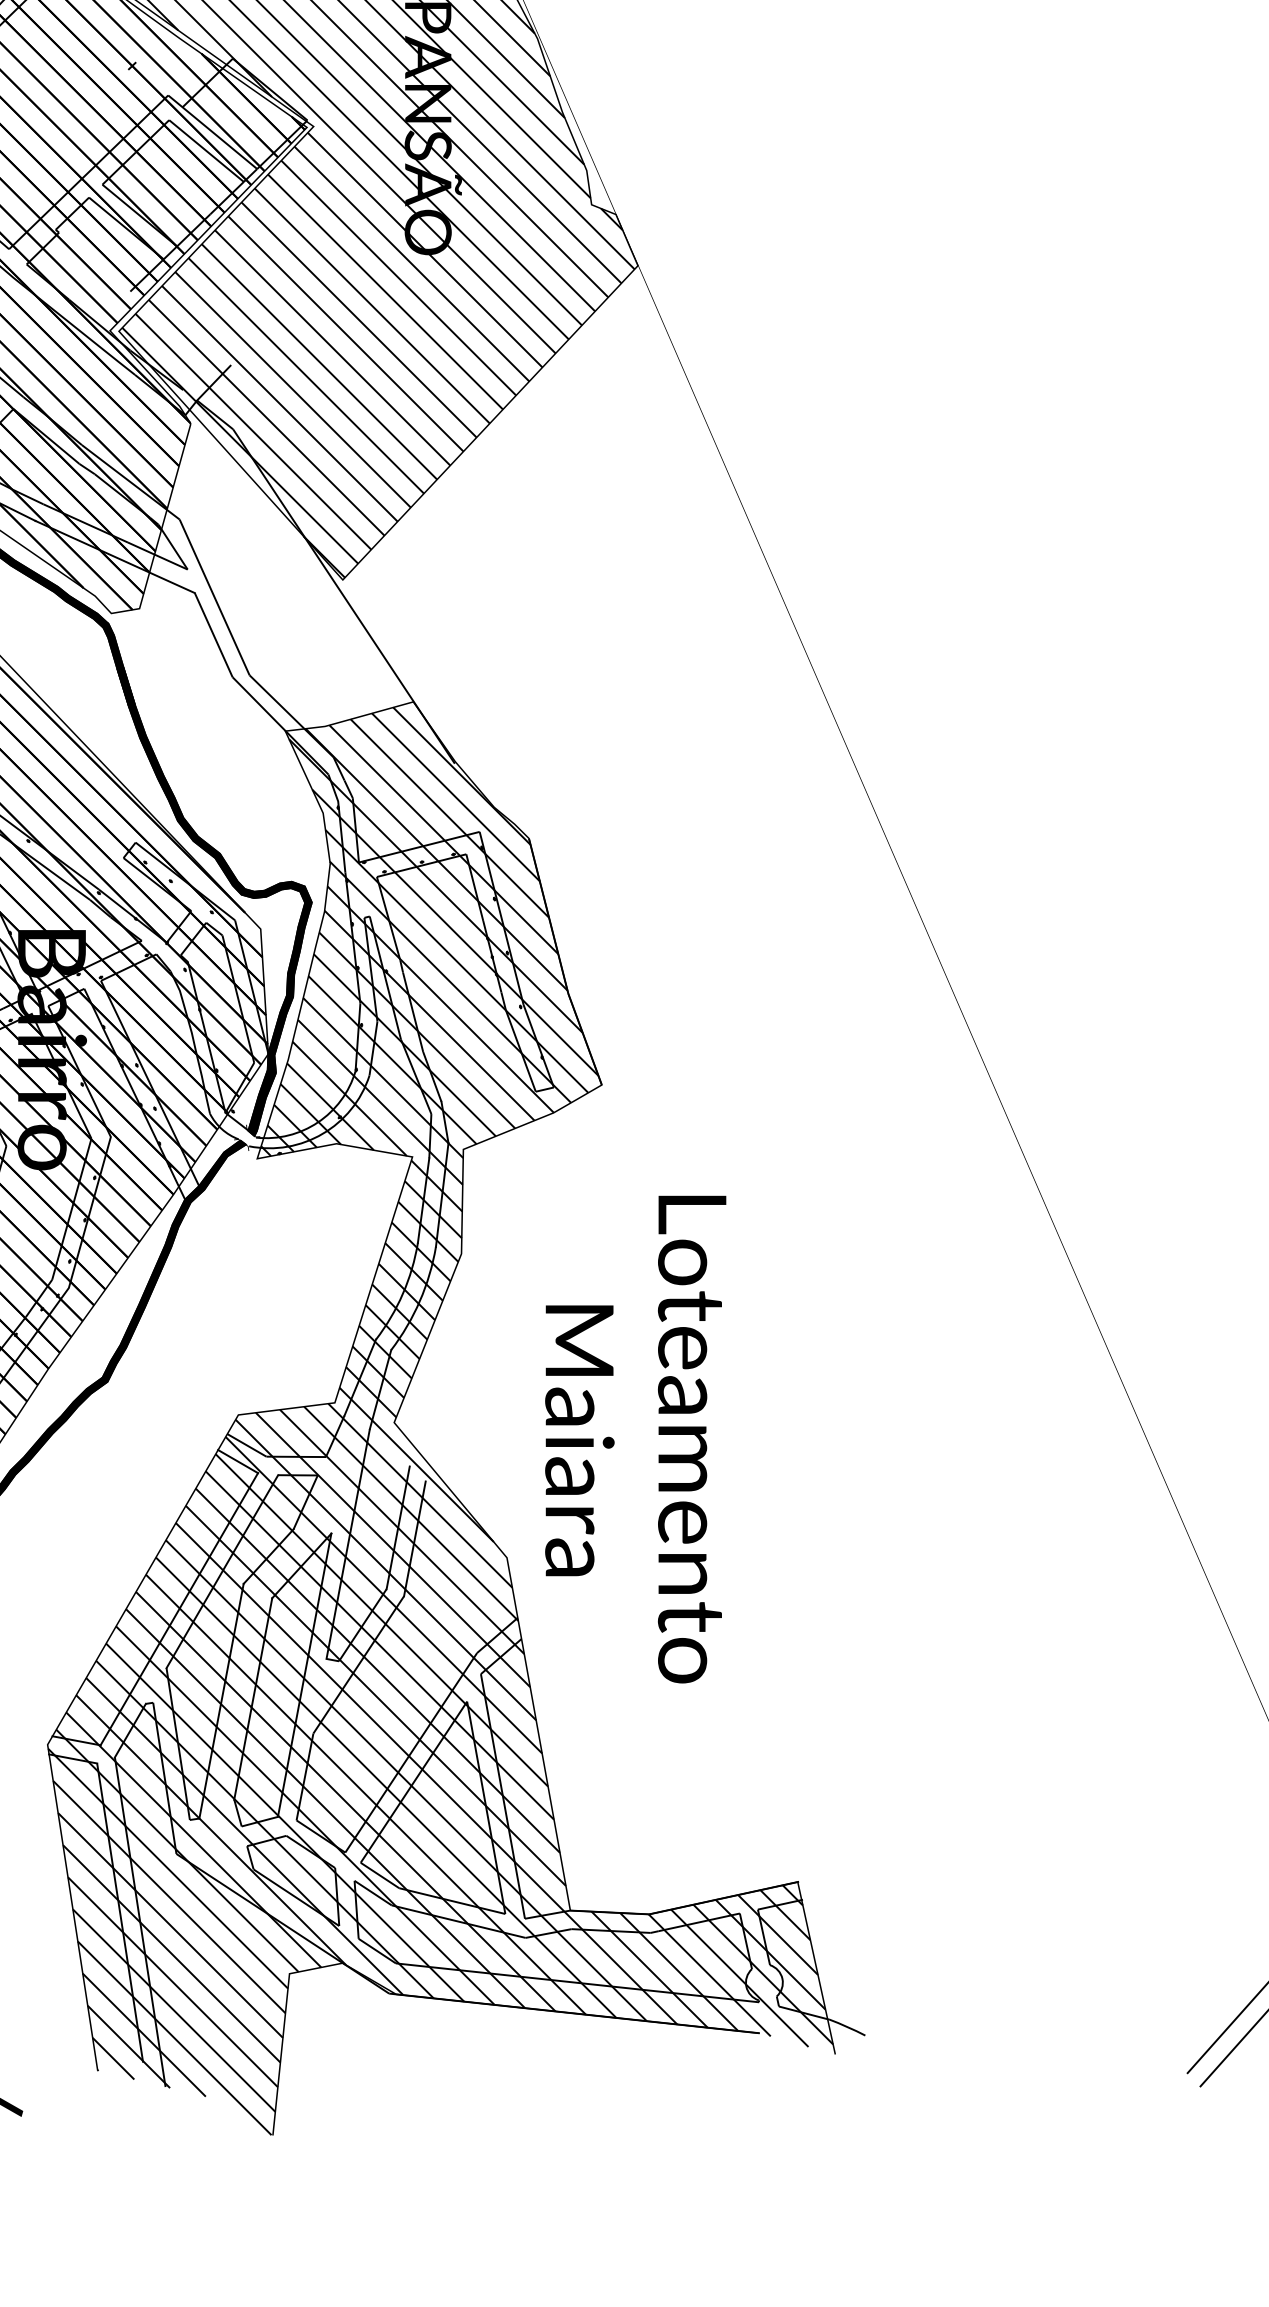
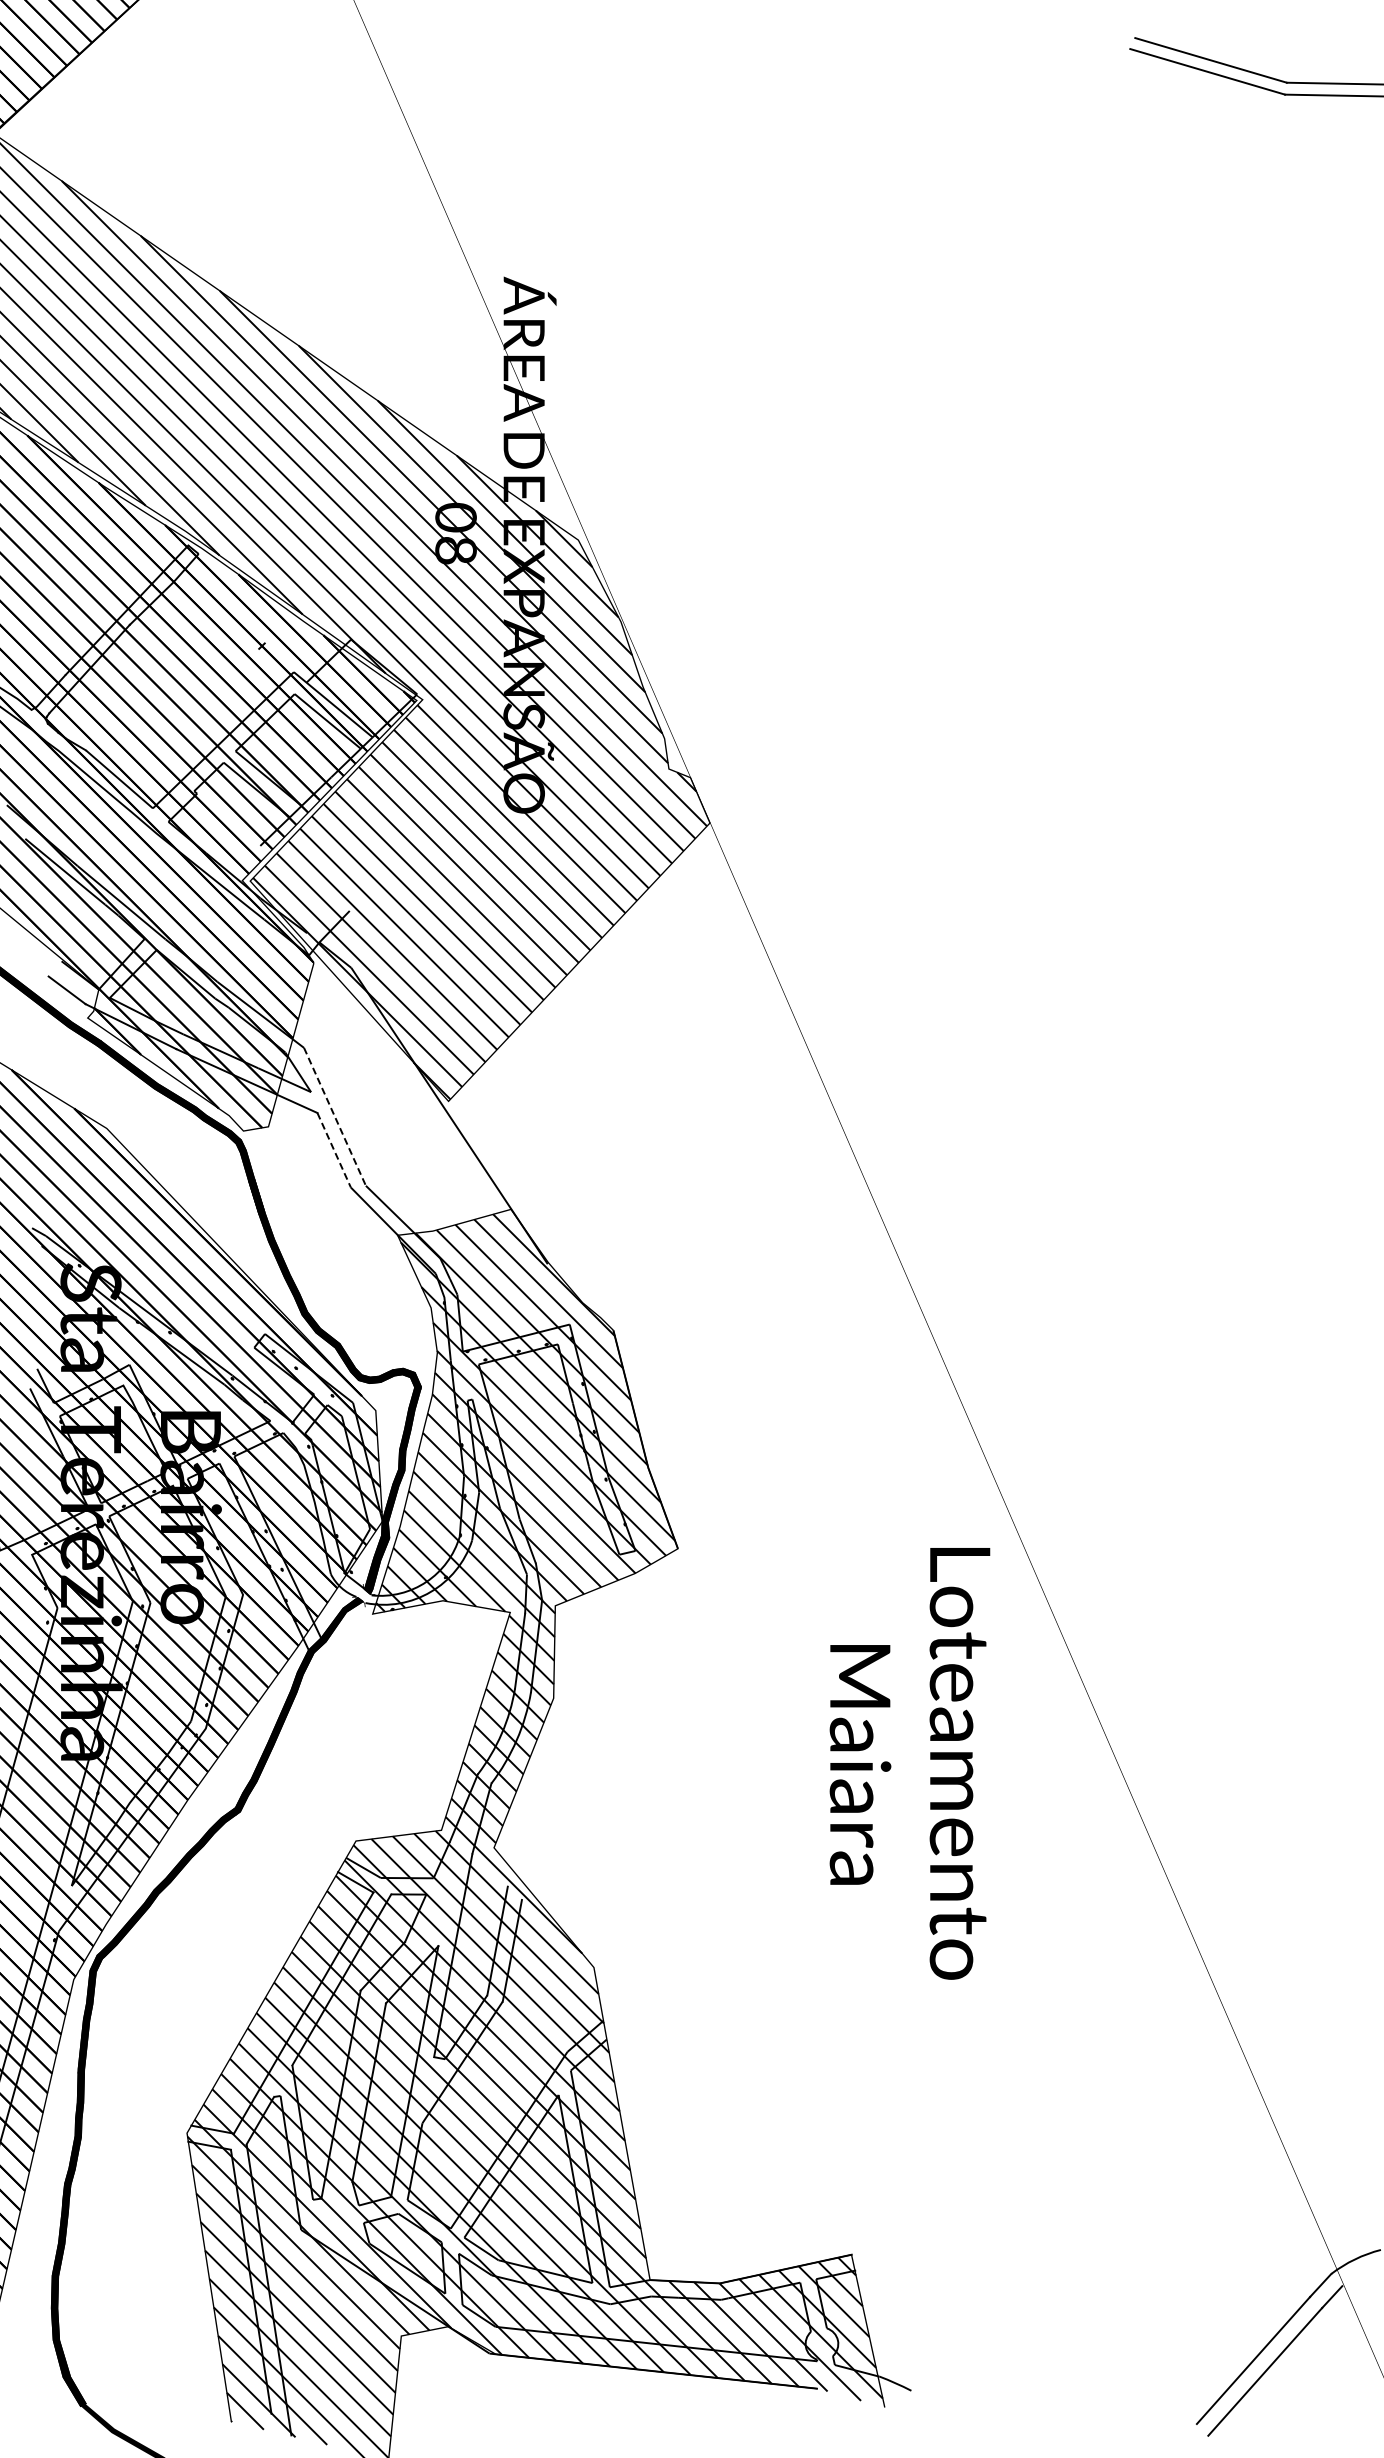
line: (214, 597) -> (334, 1116), solid -> dashed
line: (214, 635) -> (334, 1150), solid -> dashed
text: (635, 1439) -> (909, 1763), moved

